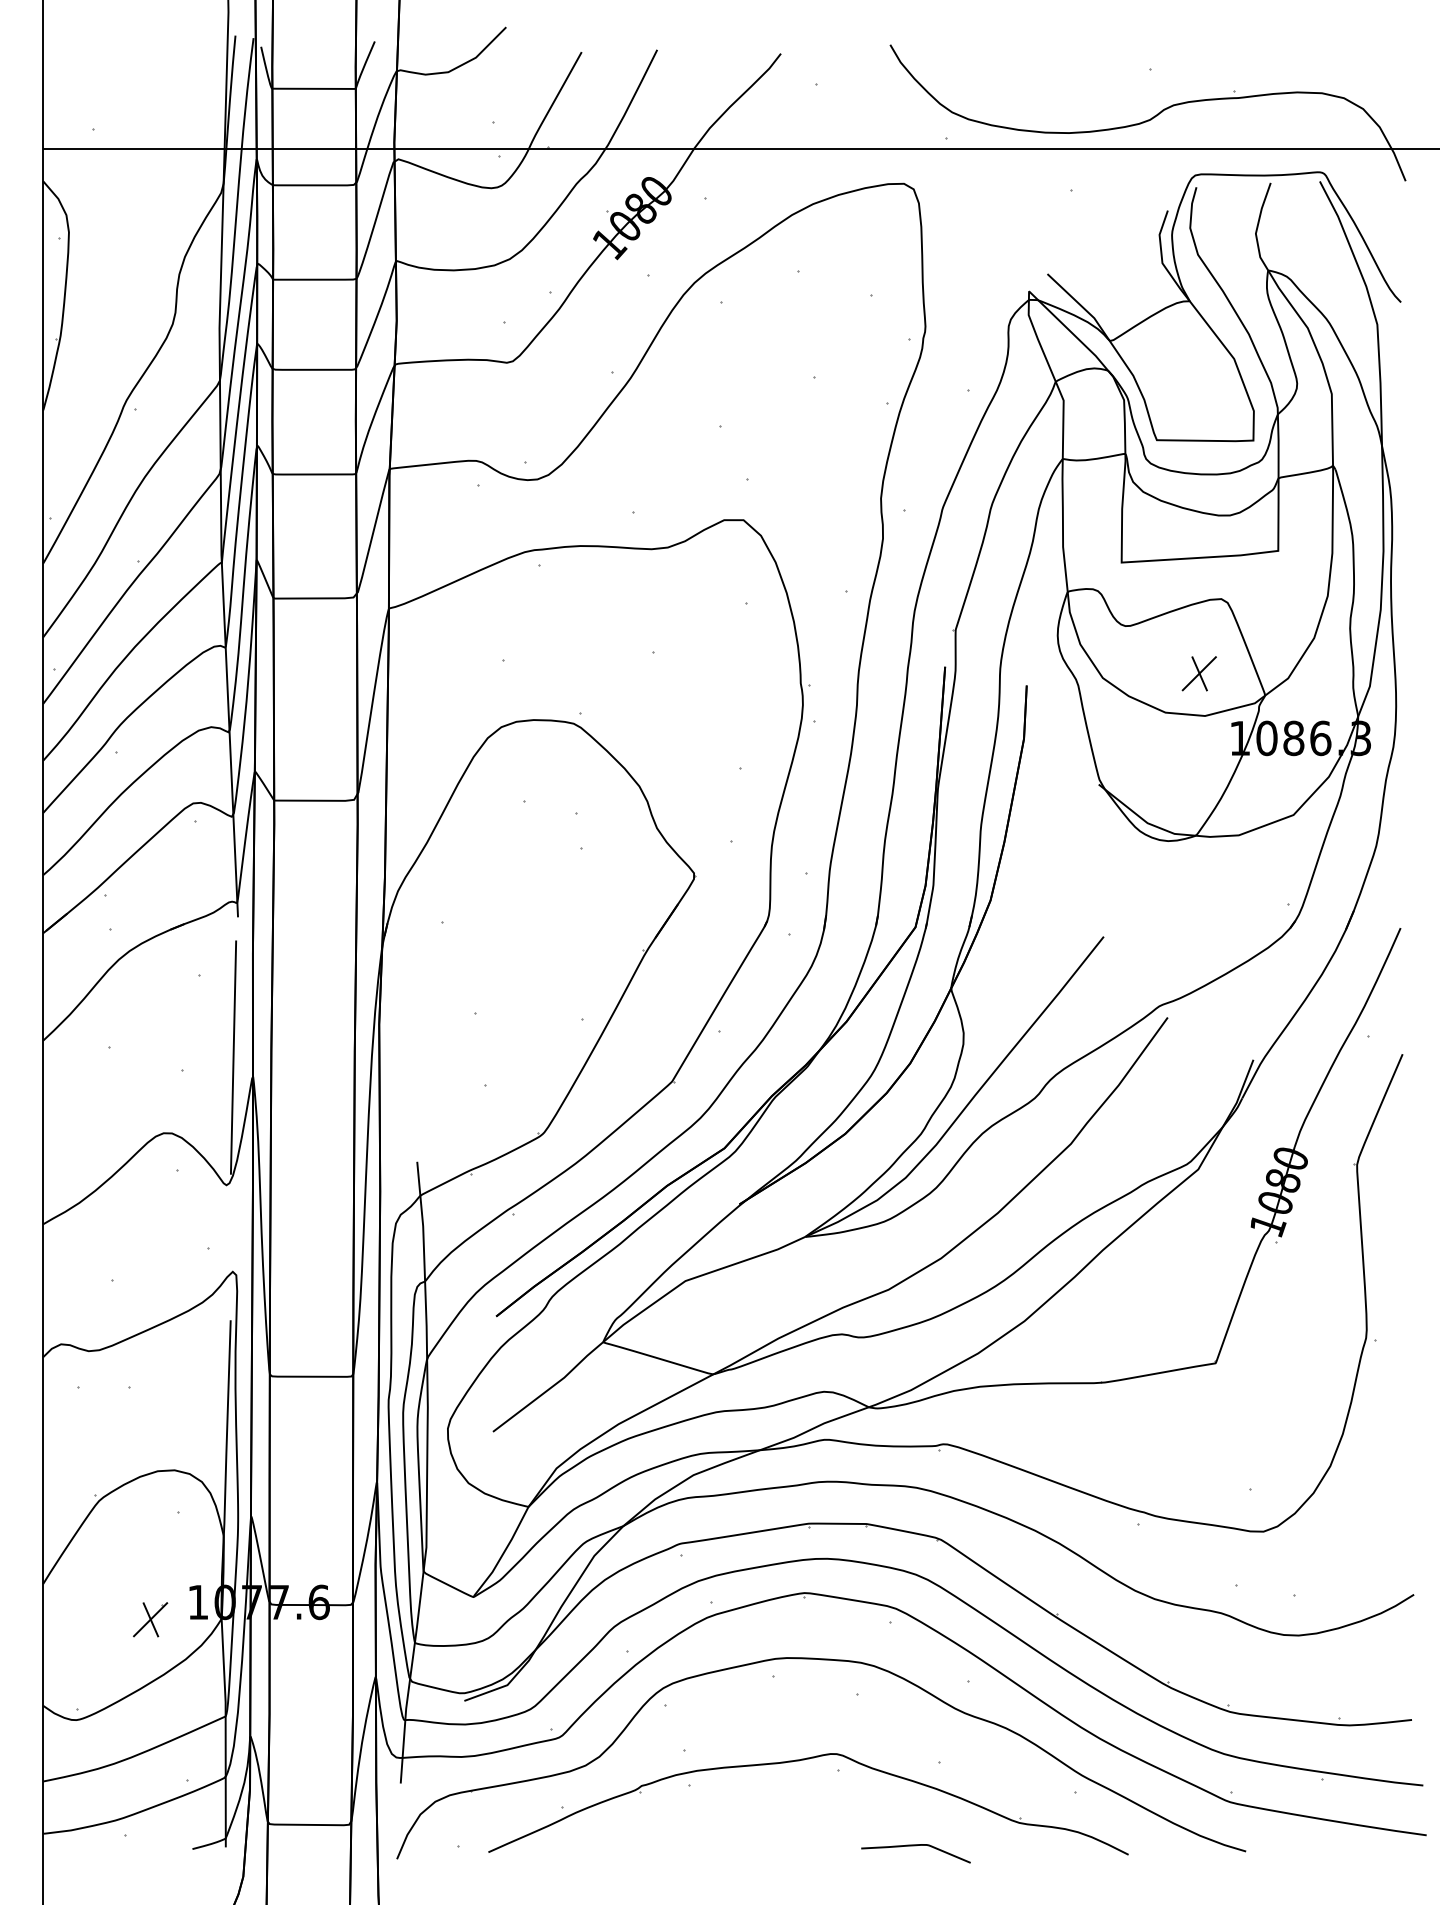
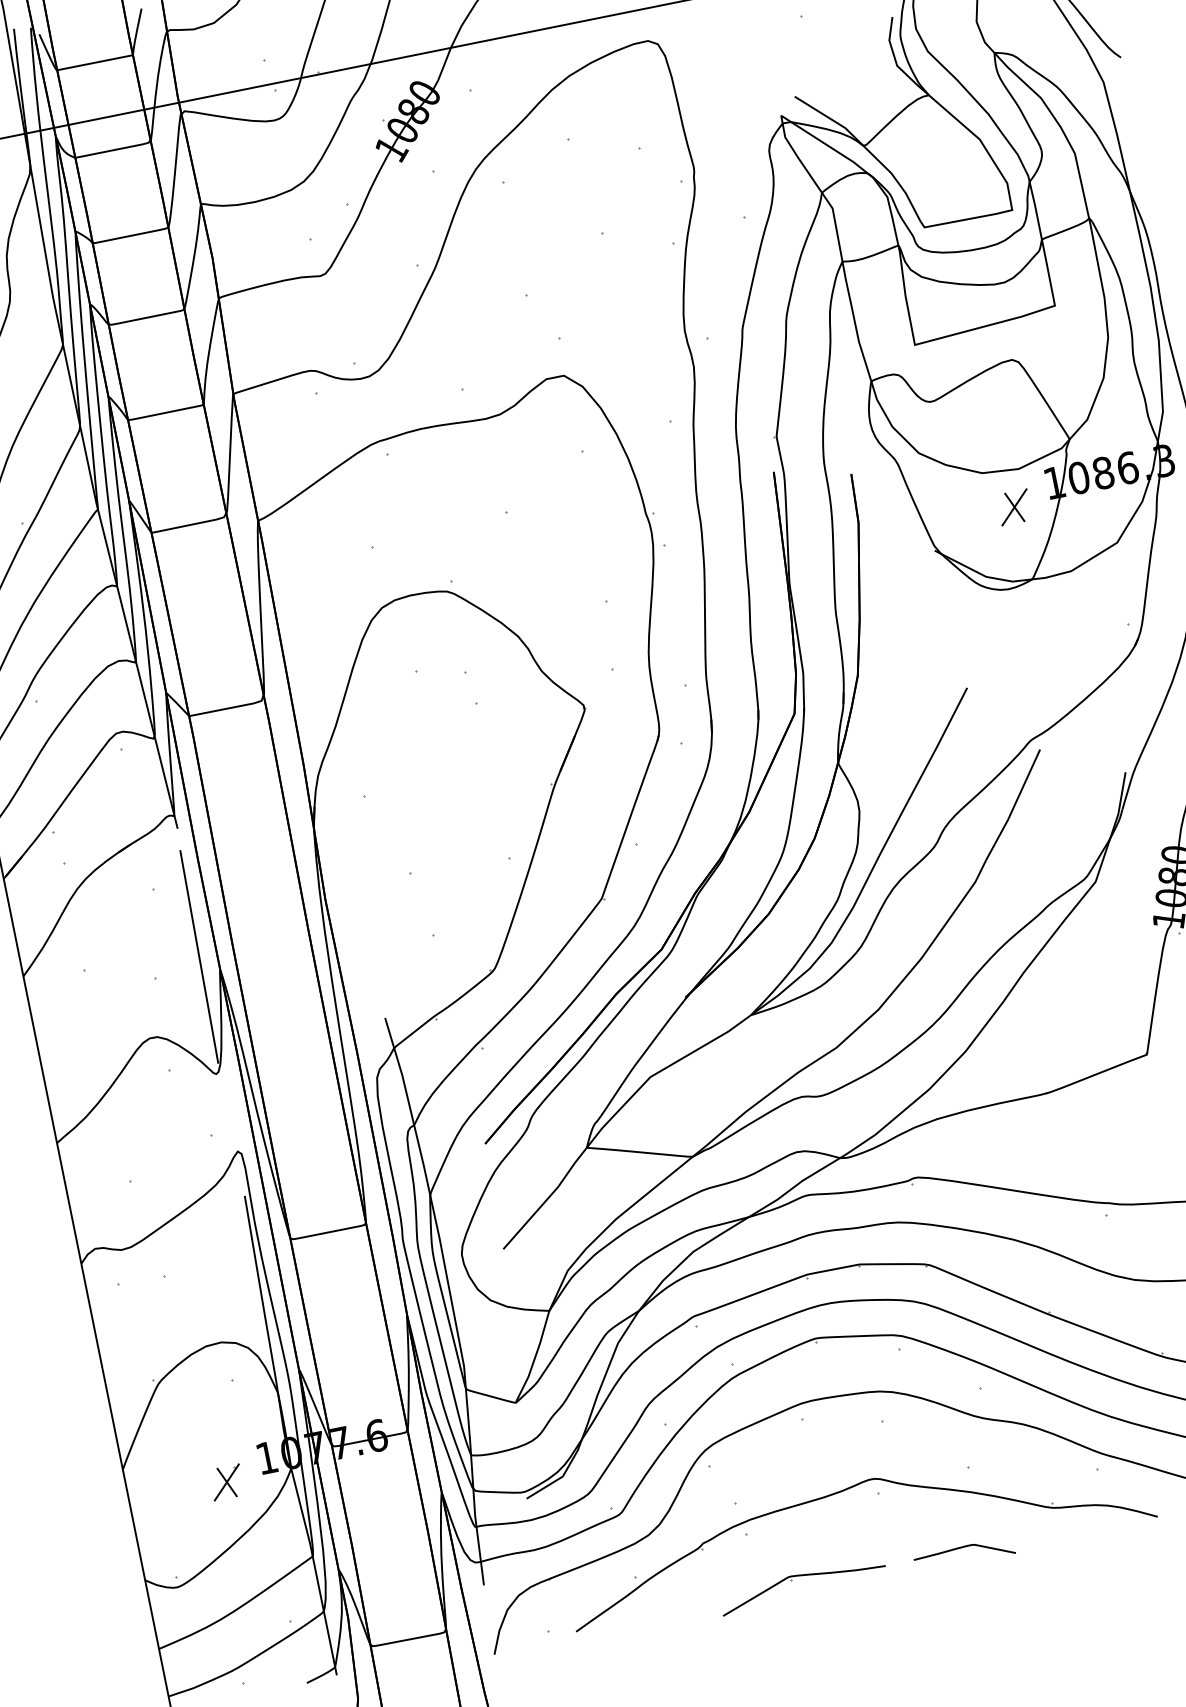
part: (1198, 673) -> (1013, 507), moved
part: (738, 1841) -> (801, 1576), added

